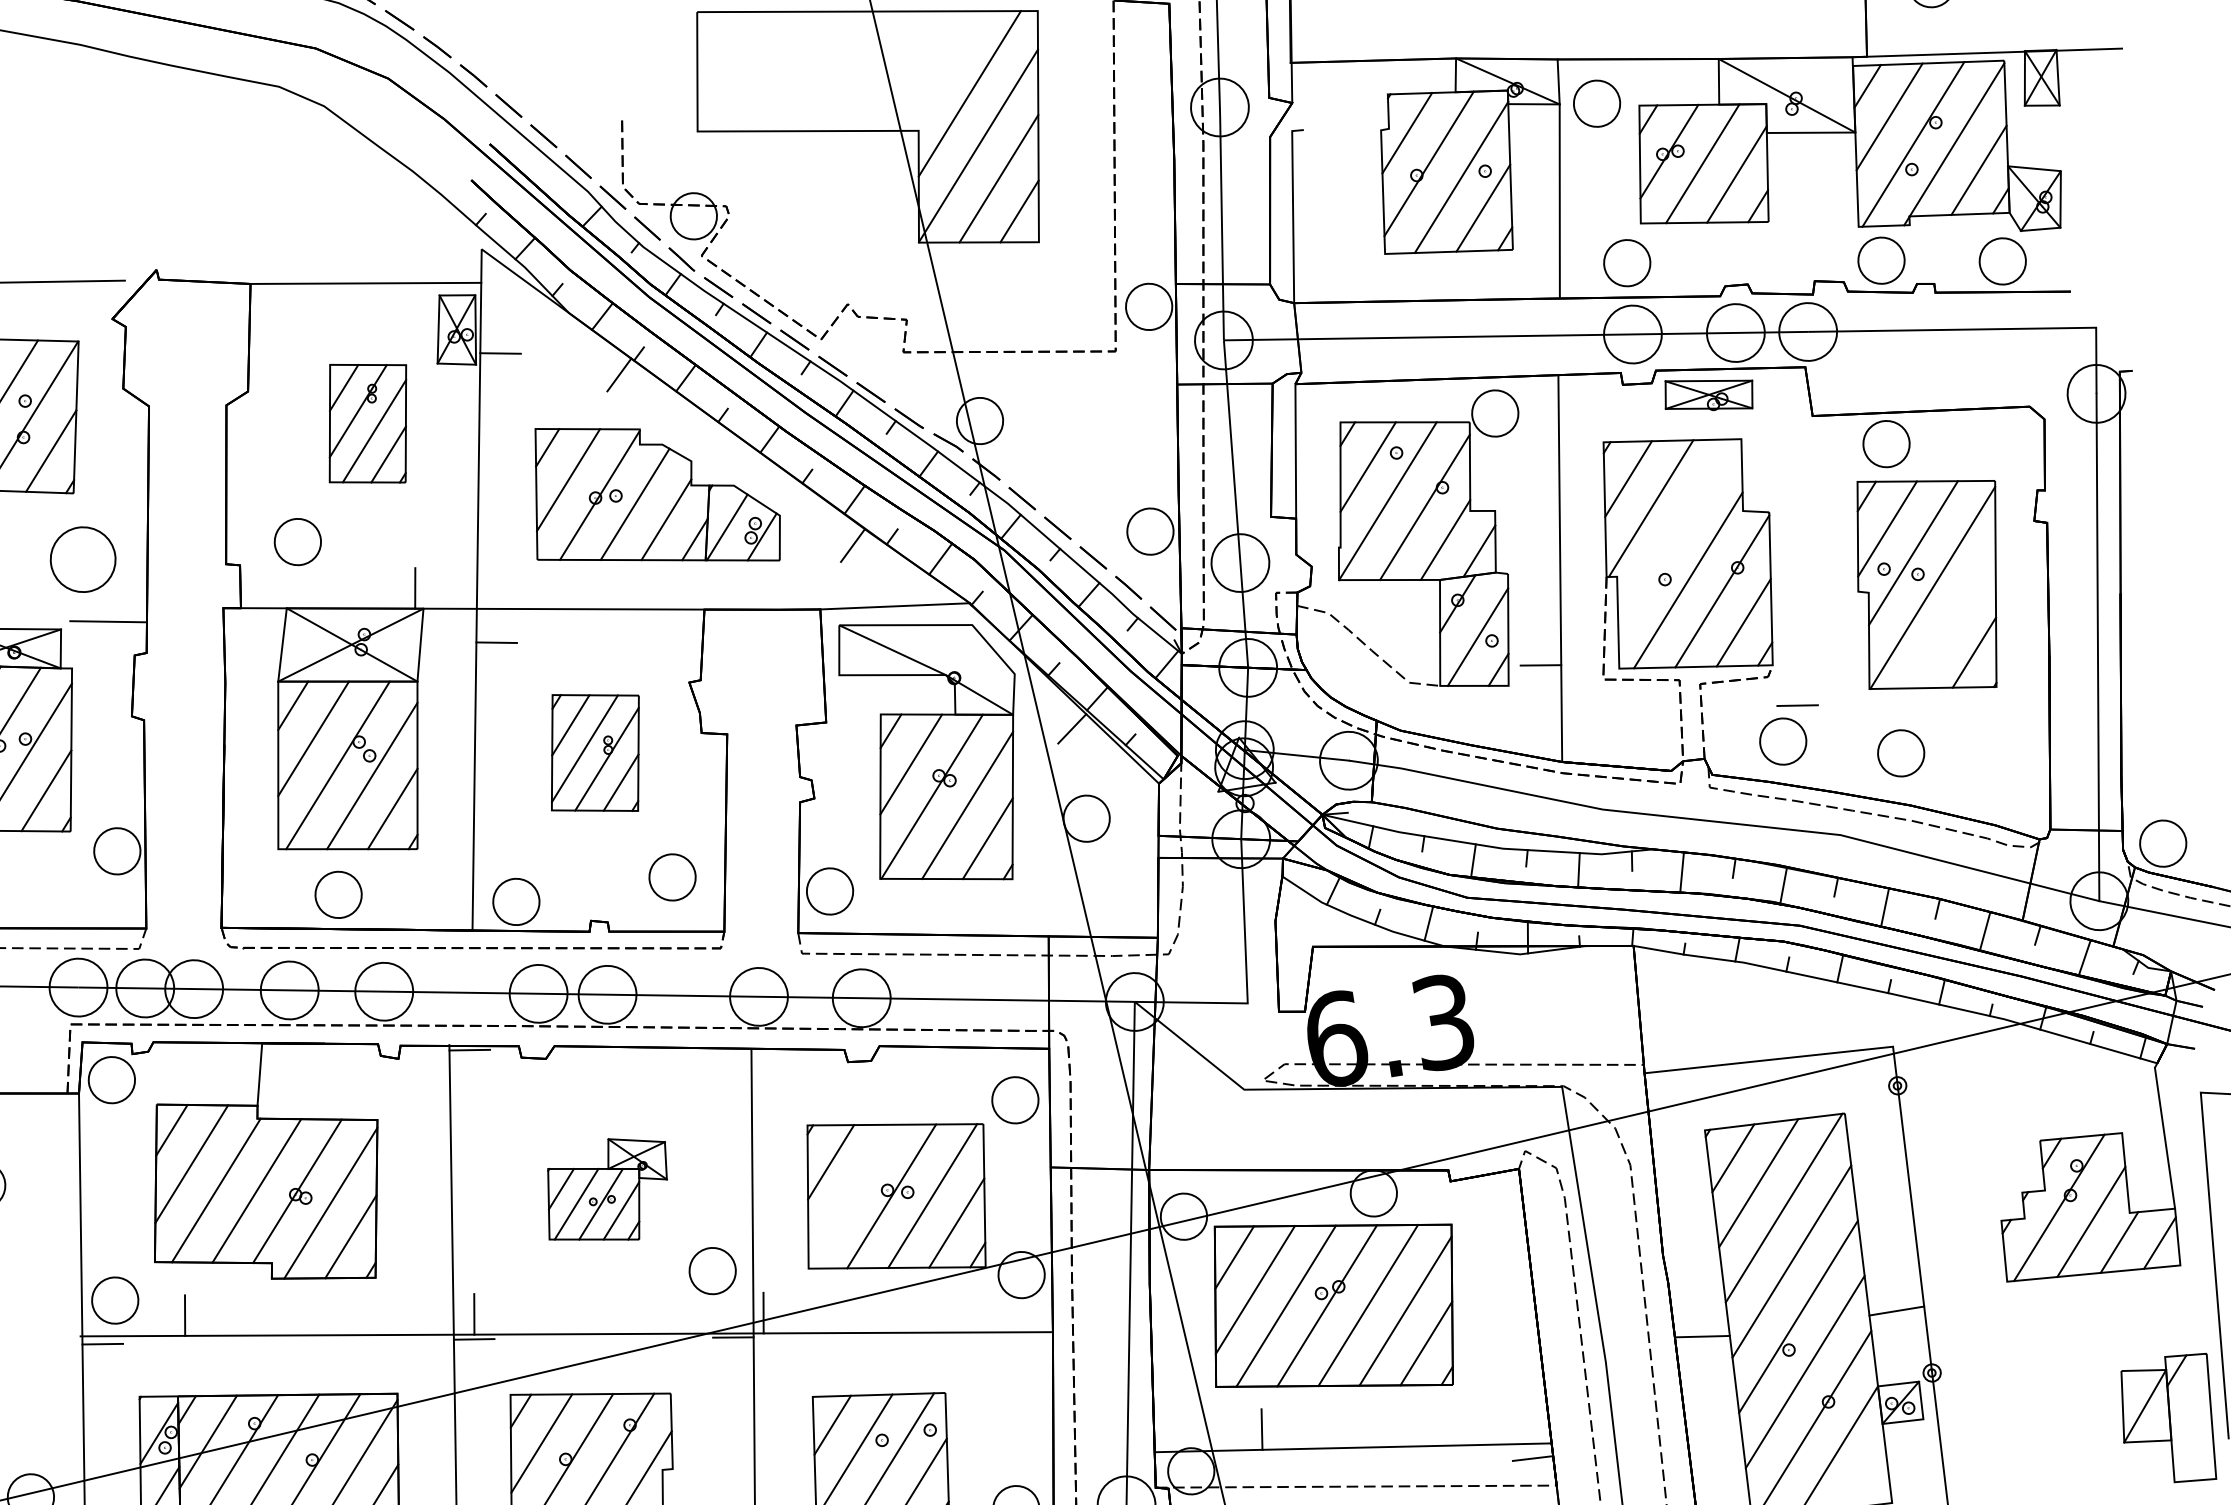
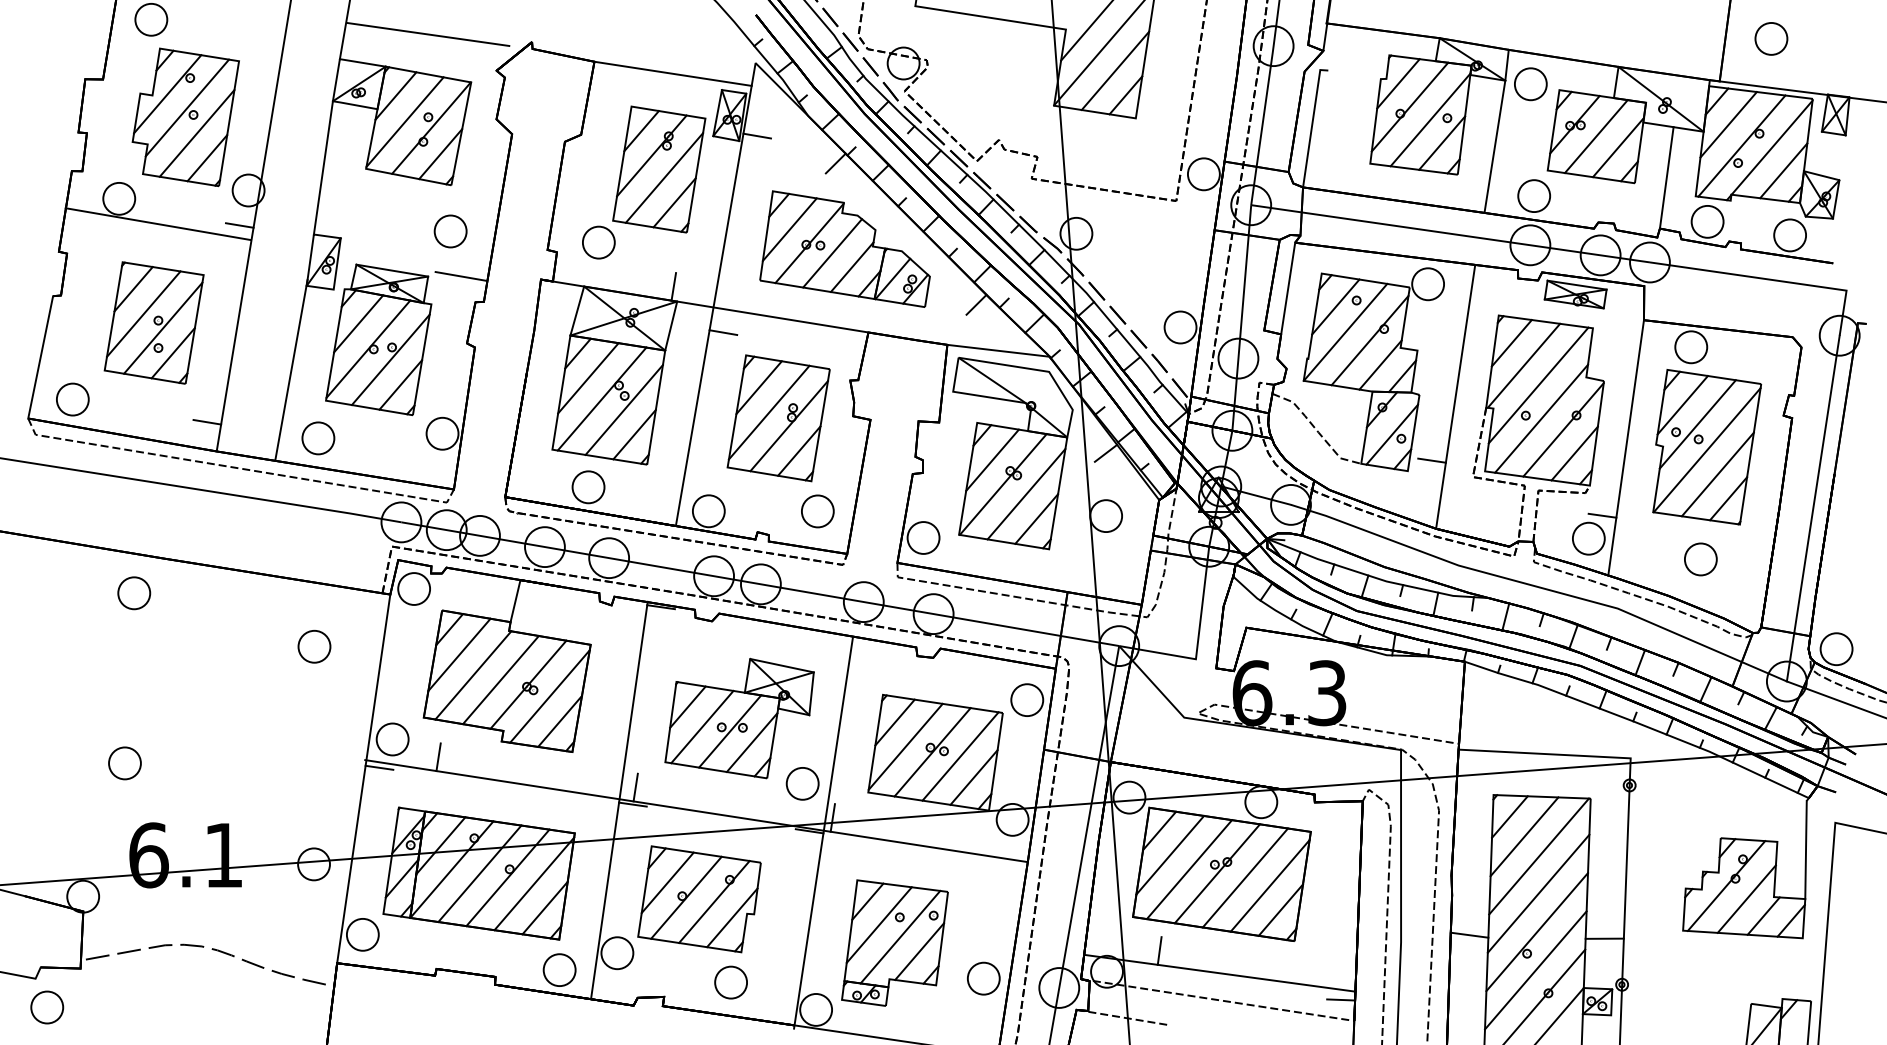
line: (1812, 206) -> (1666, 177), added
part: (368, 423) -> (659, 169), size x1.43
line: (1676, 533) -> (1538, 385), added
part: (82, 559) -> (450, 231), size x0.71
line: (1815, 602) -> (1625, 447), added
line: (1952, 620) -> (1717, 474), added
part: (595, 753) -> (778, 418), size x1.43
part: (1900, 753) -> (1700, 559), moved
part: (607, 1191) -> (739, 718), size x1.67
line: (851, 1194) -> (905, 746), added

